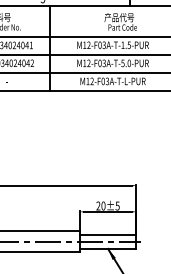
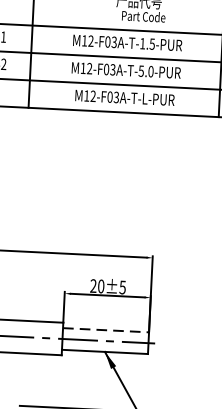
line: (108, 234) -> (106, 330), solid -> dashed

